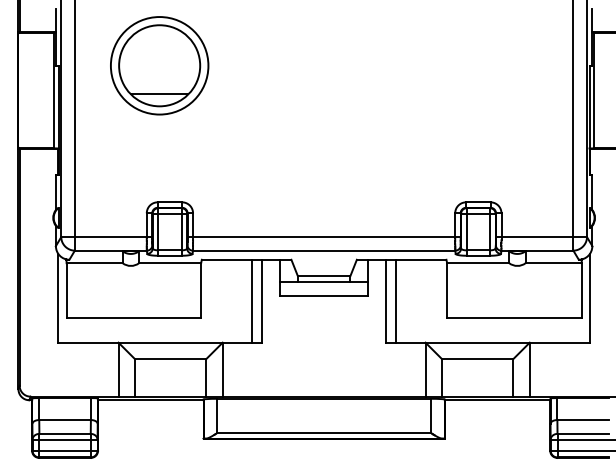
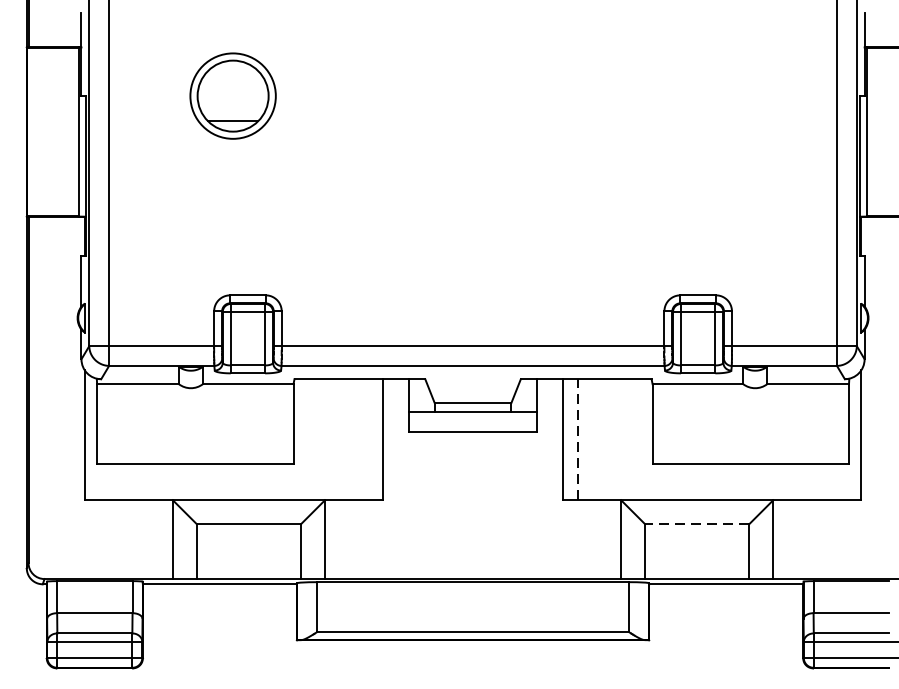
part: (159, 65) -> (232, 95), size x0.6
line: (252, 300) -> (368, 438), removed
line: (395, 300) -> (577, 438), solid -> dashed
line: (477, 359) -> (696, 524), solid -> dashed

